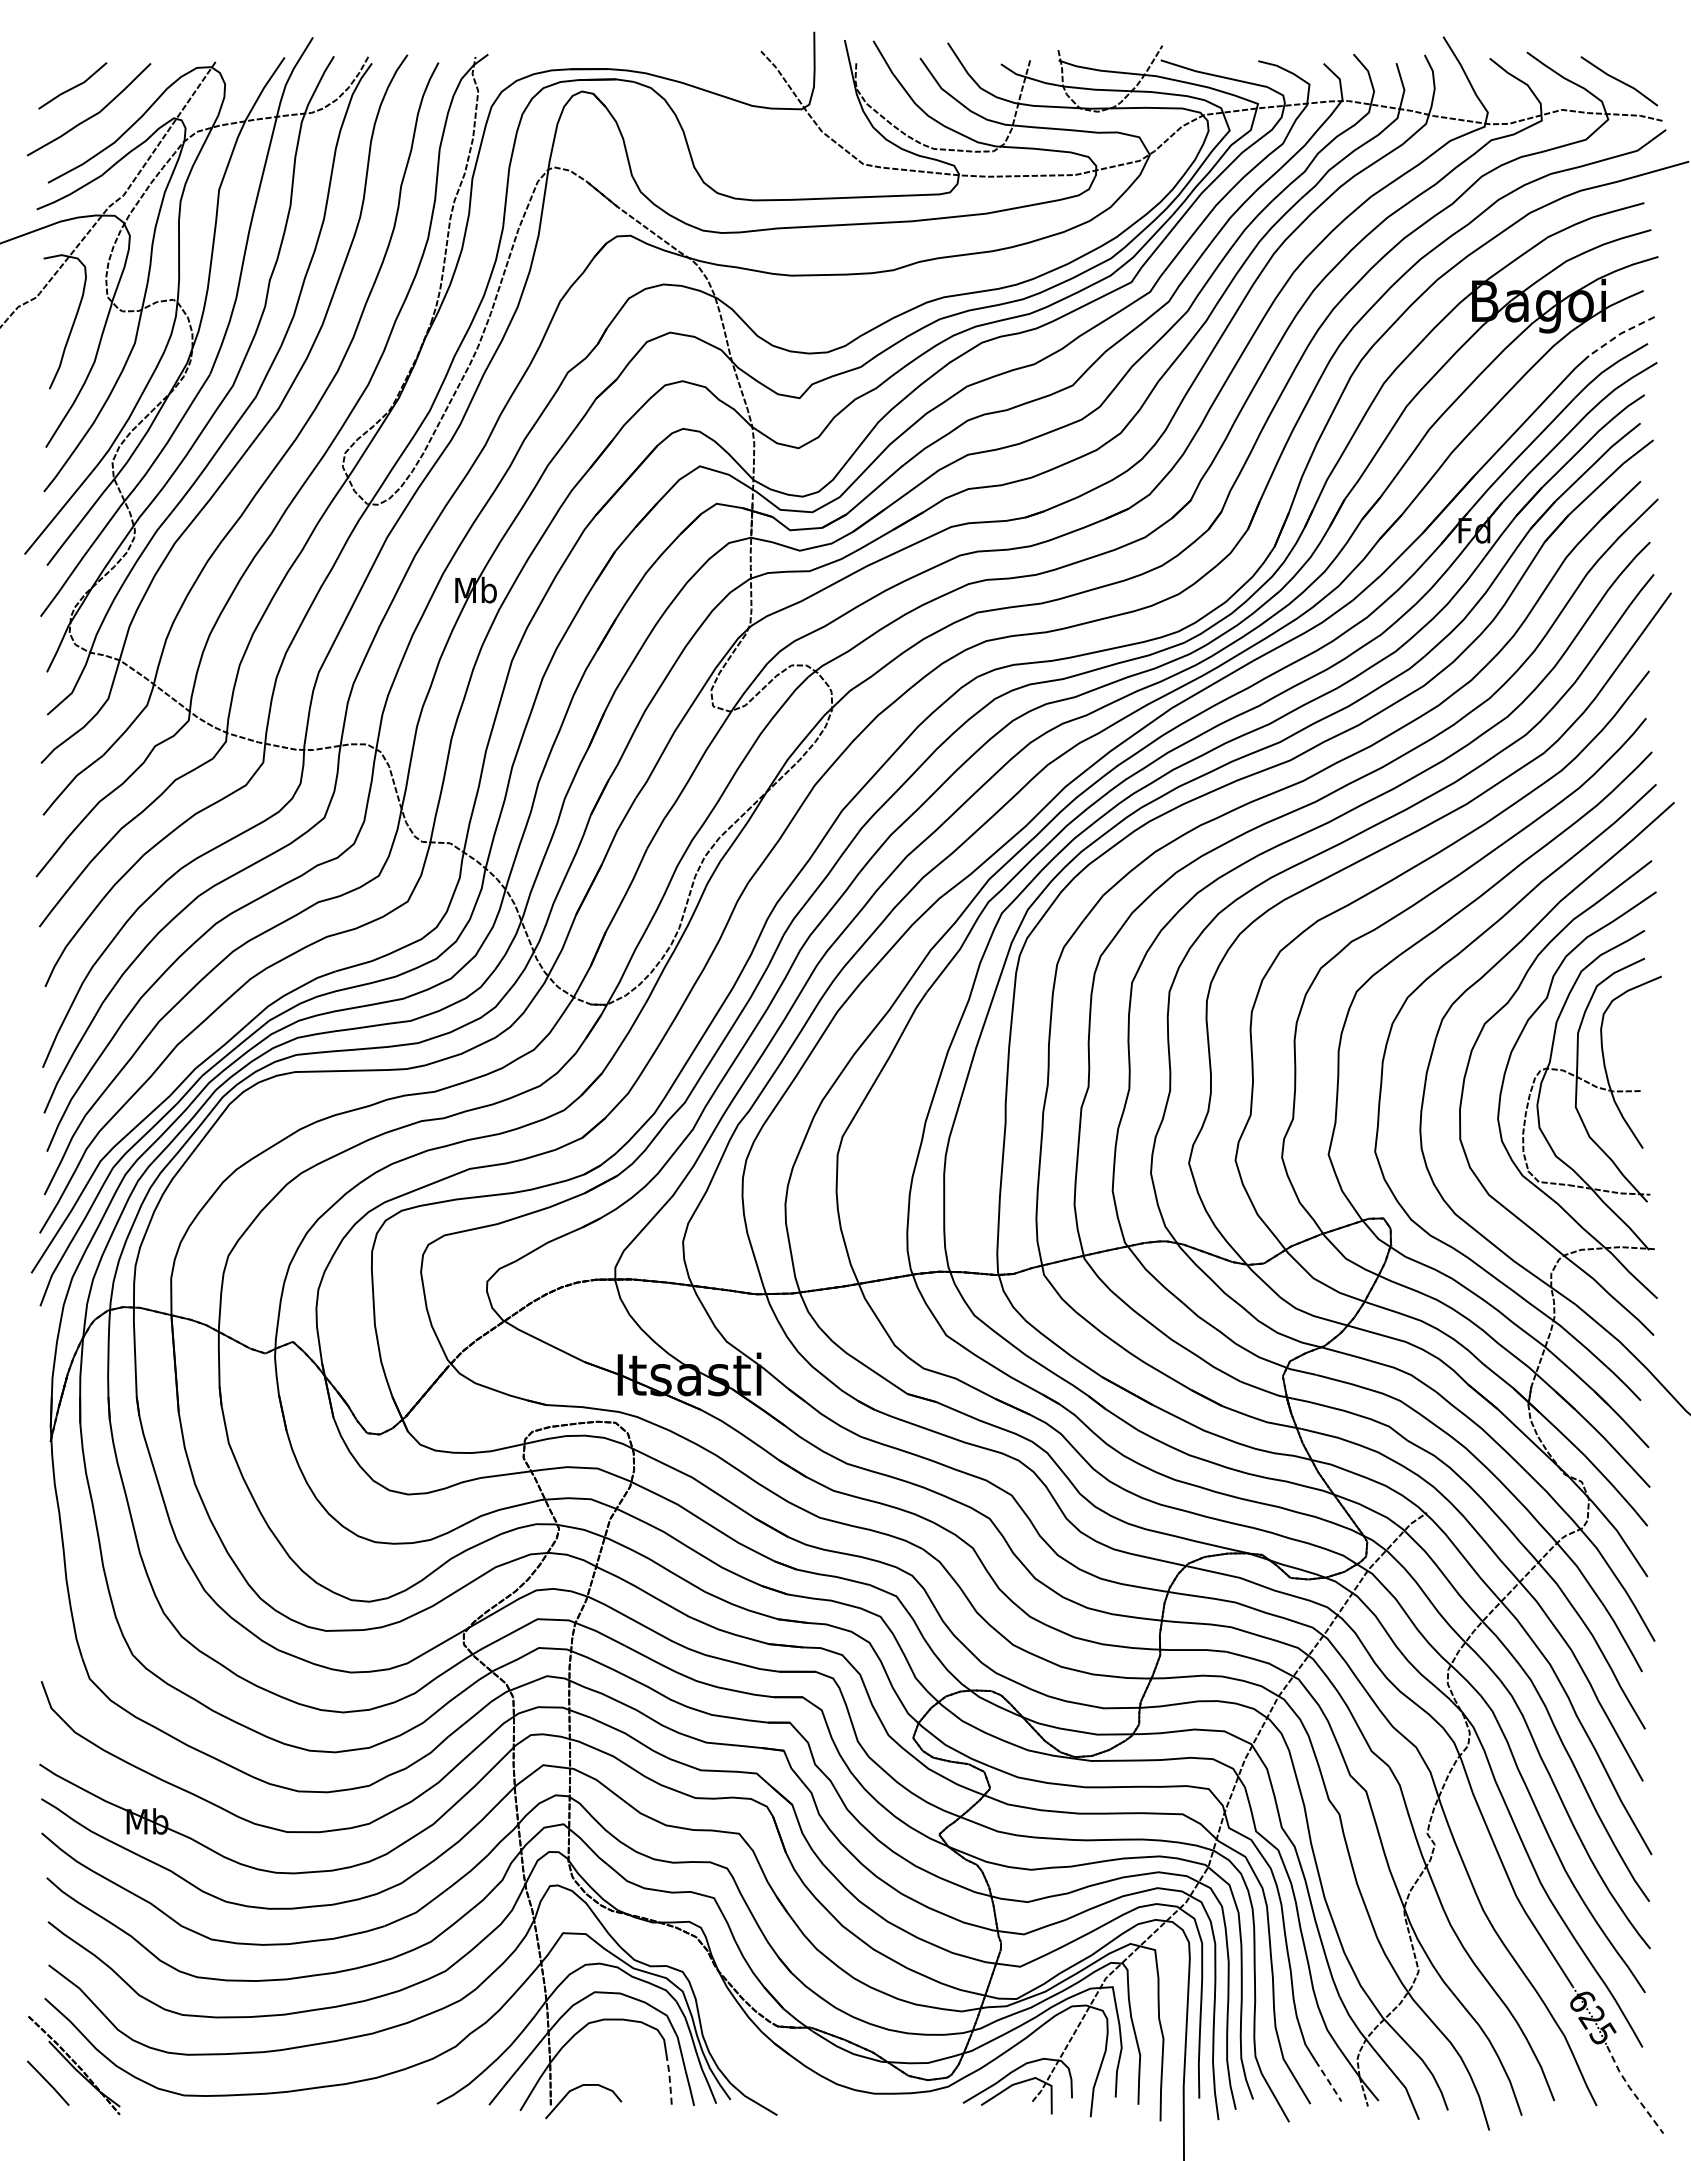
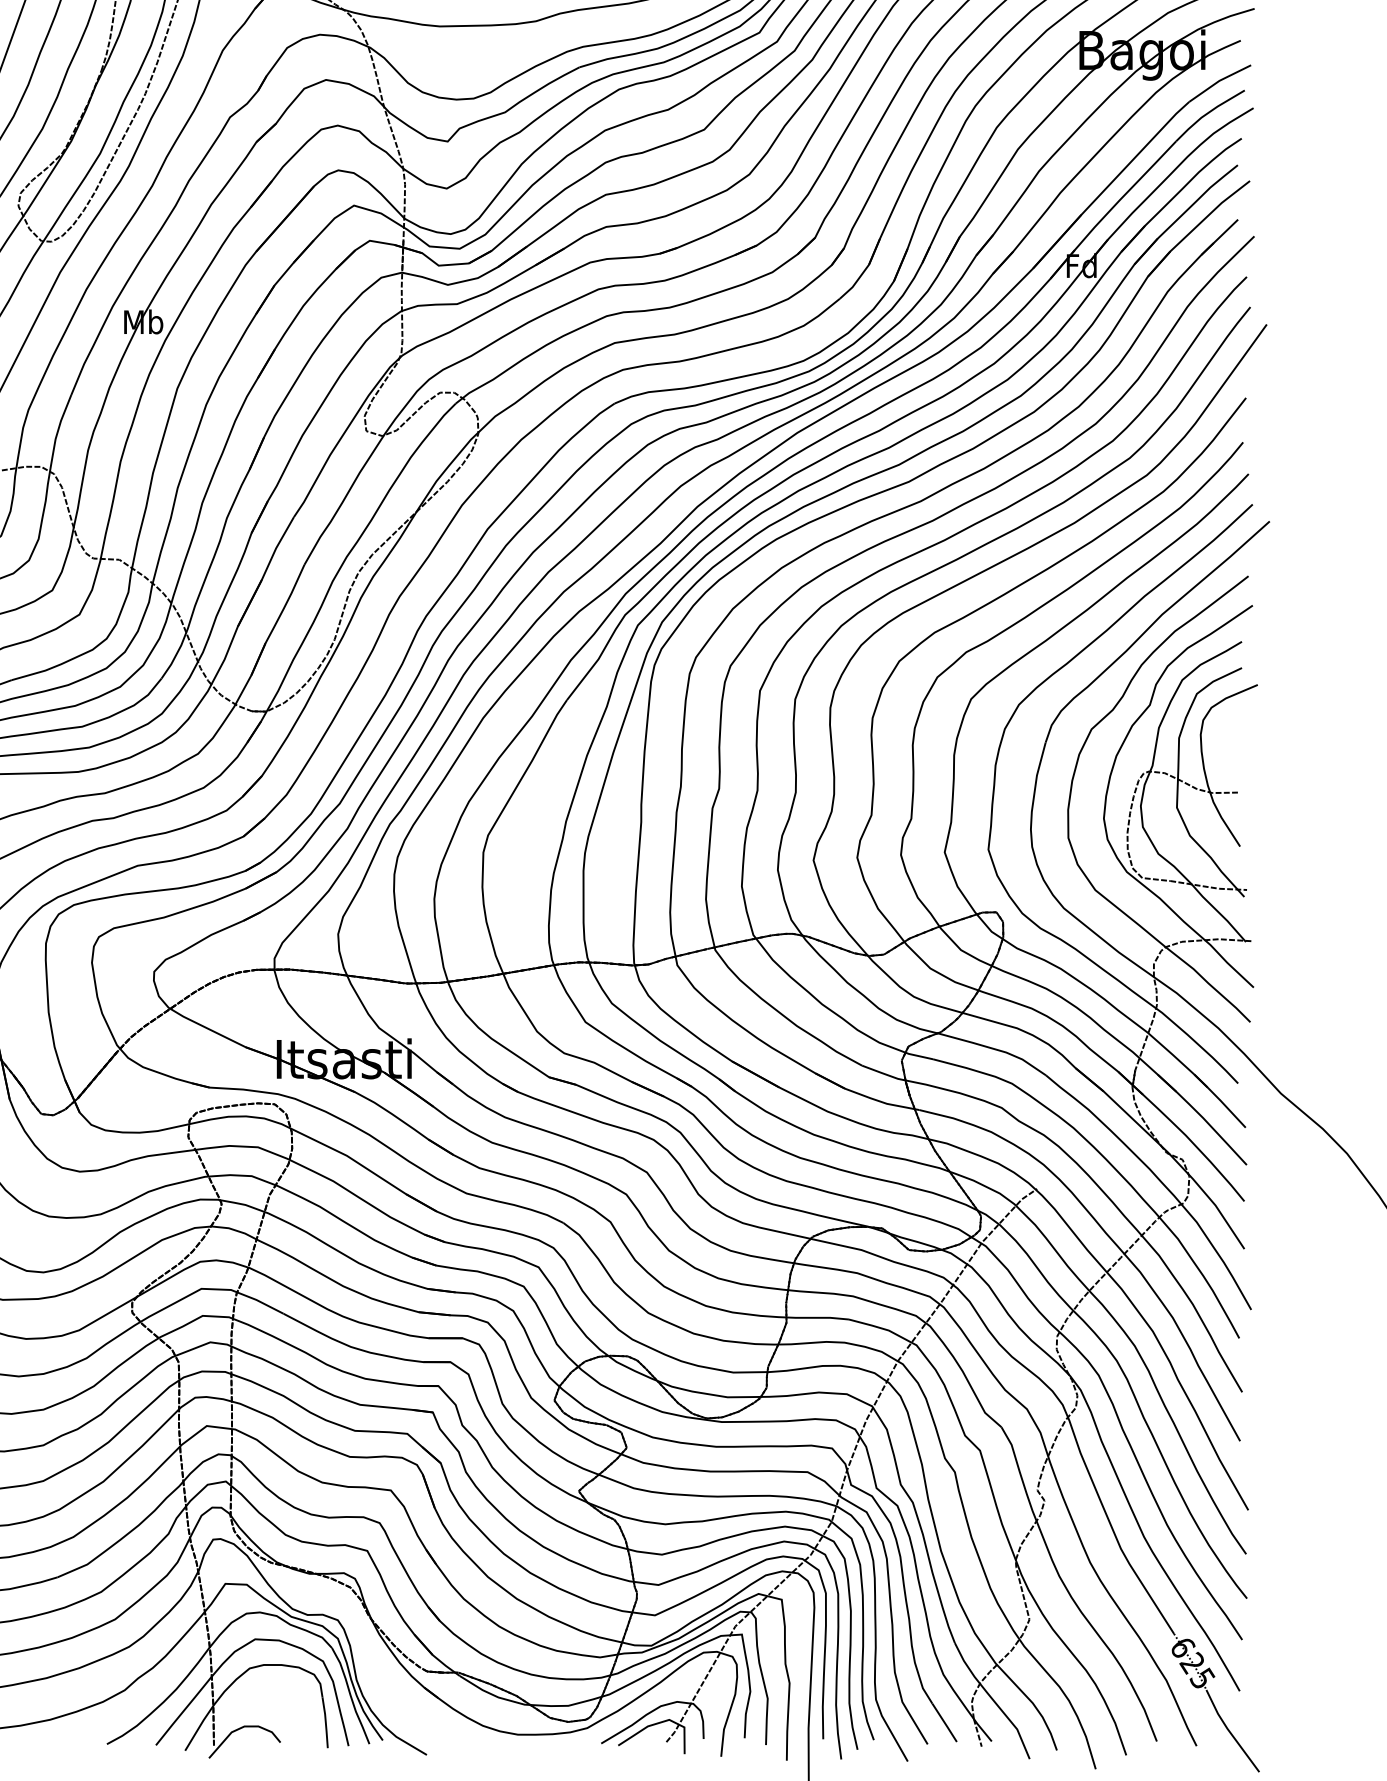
line: (1620, 334) -> (1218, 81), dashed -> solid
line: (669, 2081) -> (325, 1723), dashed -> solid
line: (1328, 2081) -> (944, 1723), dashed -> solid
line: (1631, 2090) -> (1229, 1731), dashed -> solid

